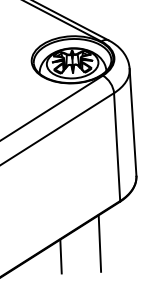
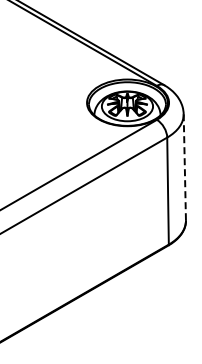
line: (132, 122) -> (184, 167), solid -> dashed
line: (99, 243) -> (146, 285), removed
line: (60, 255) -> (107, 296), removed

